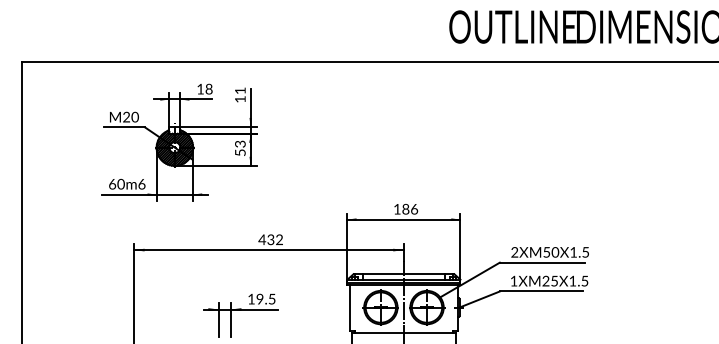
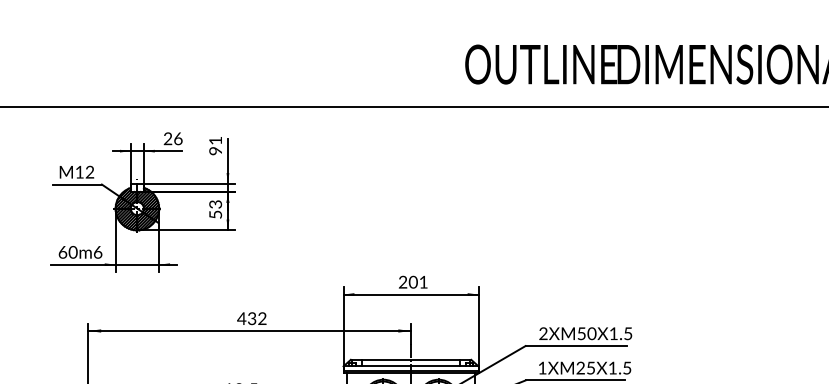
text: (204, 88) -> (172, 137), 18 -> 26
text: (240, 99) -> (215, 151), 11 -> 91
text: (130, 116) -> (84, 171), M20 -> M12
text: (405, 209) -> (412, 282), 186 -> 201

